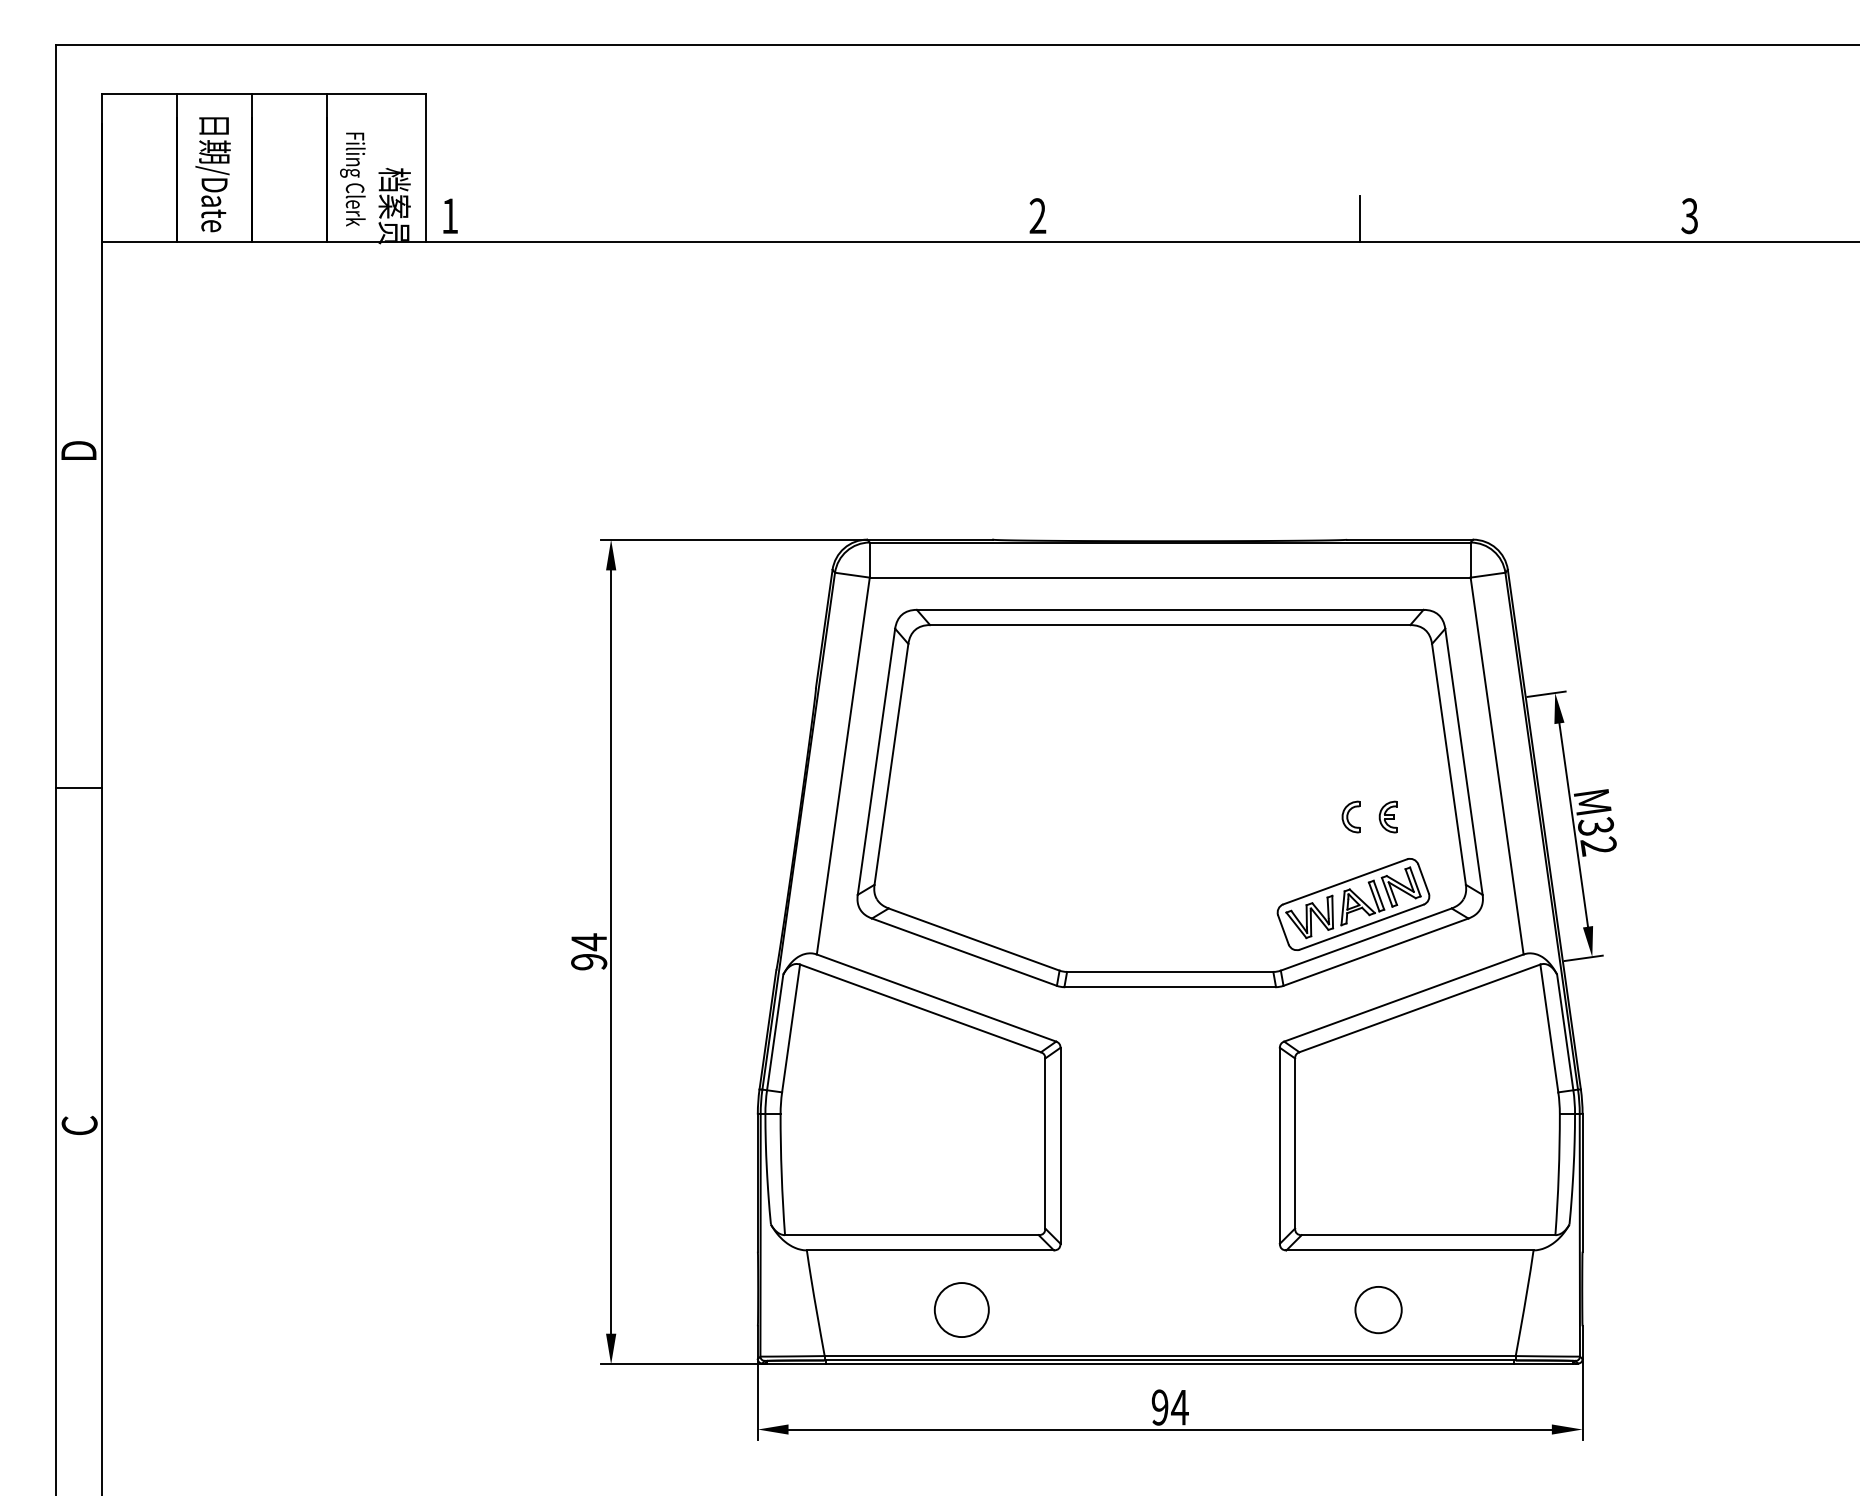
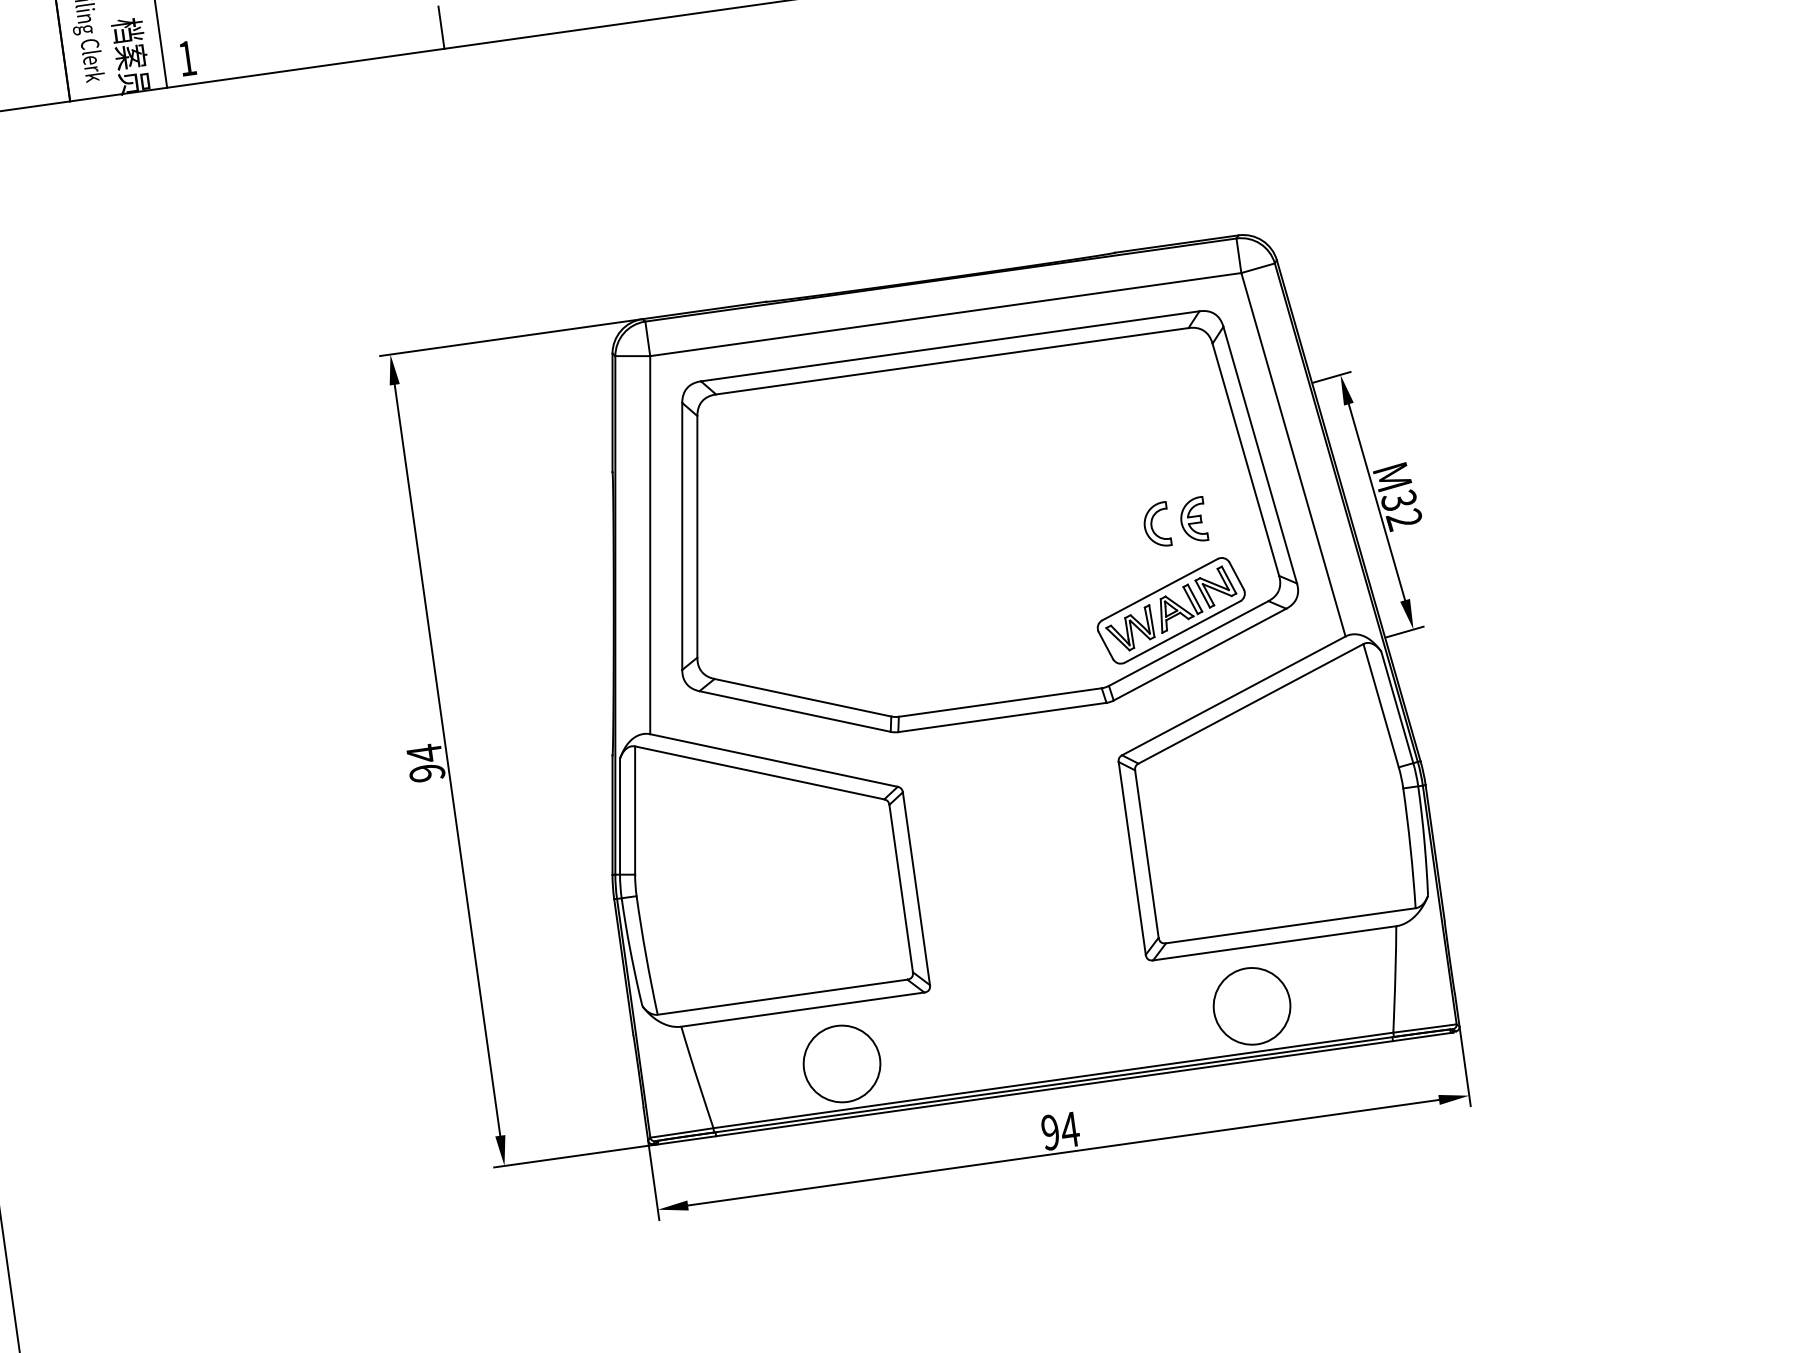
line: (707, 220) -> (441, 27), added
part: (1350, 816) -> (1156, 524), size x1.43
part: (1387, 816) -> (1192, 519), size x1.43
circle: (961, 1309) -> (841, 1063), size x1.43
circle: (1378, 1309) -> (1251, 1005), size x1.67

